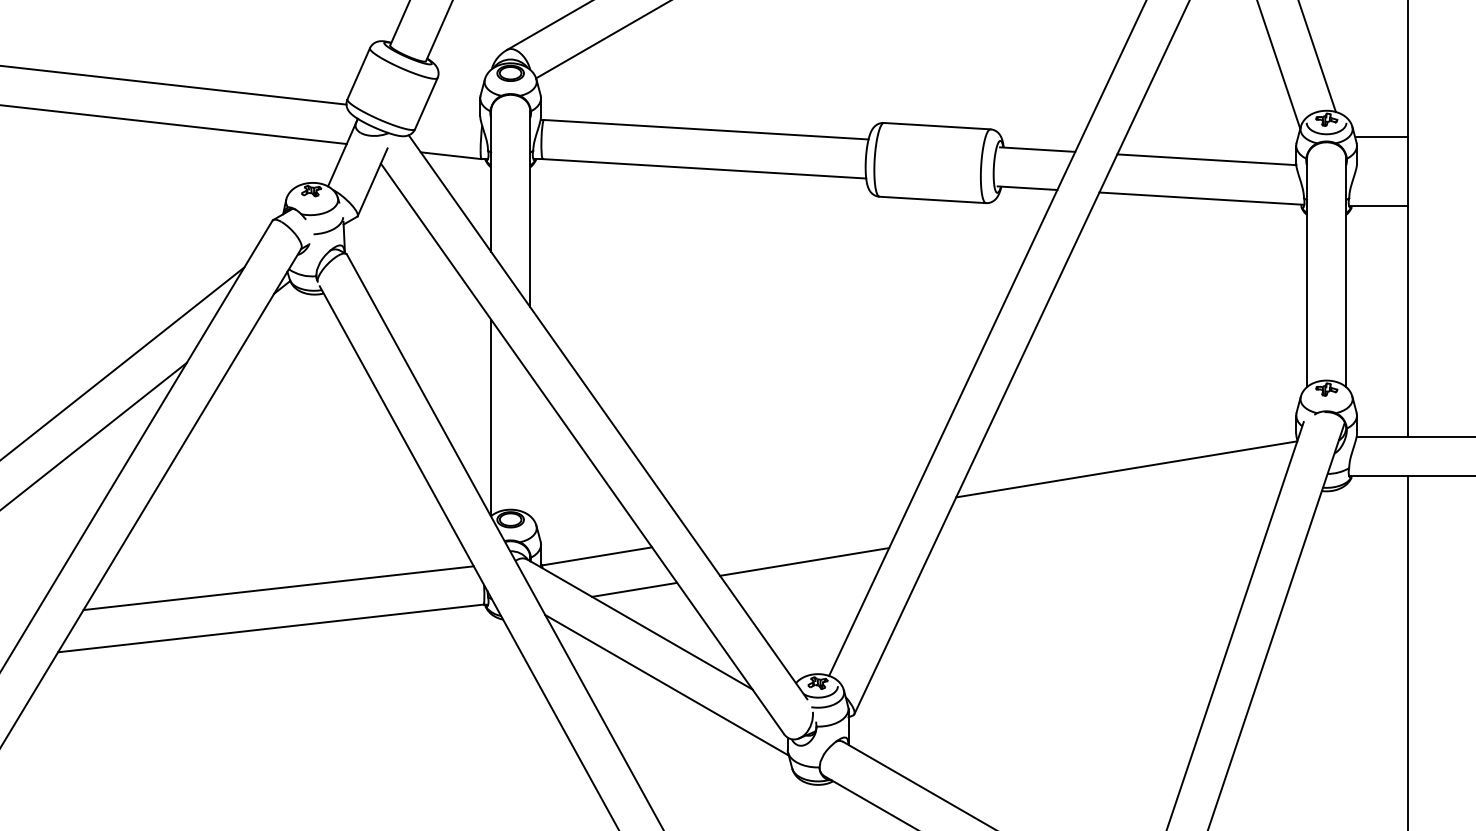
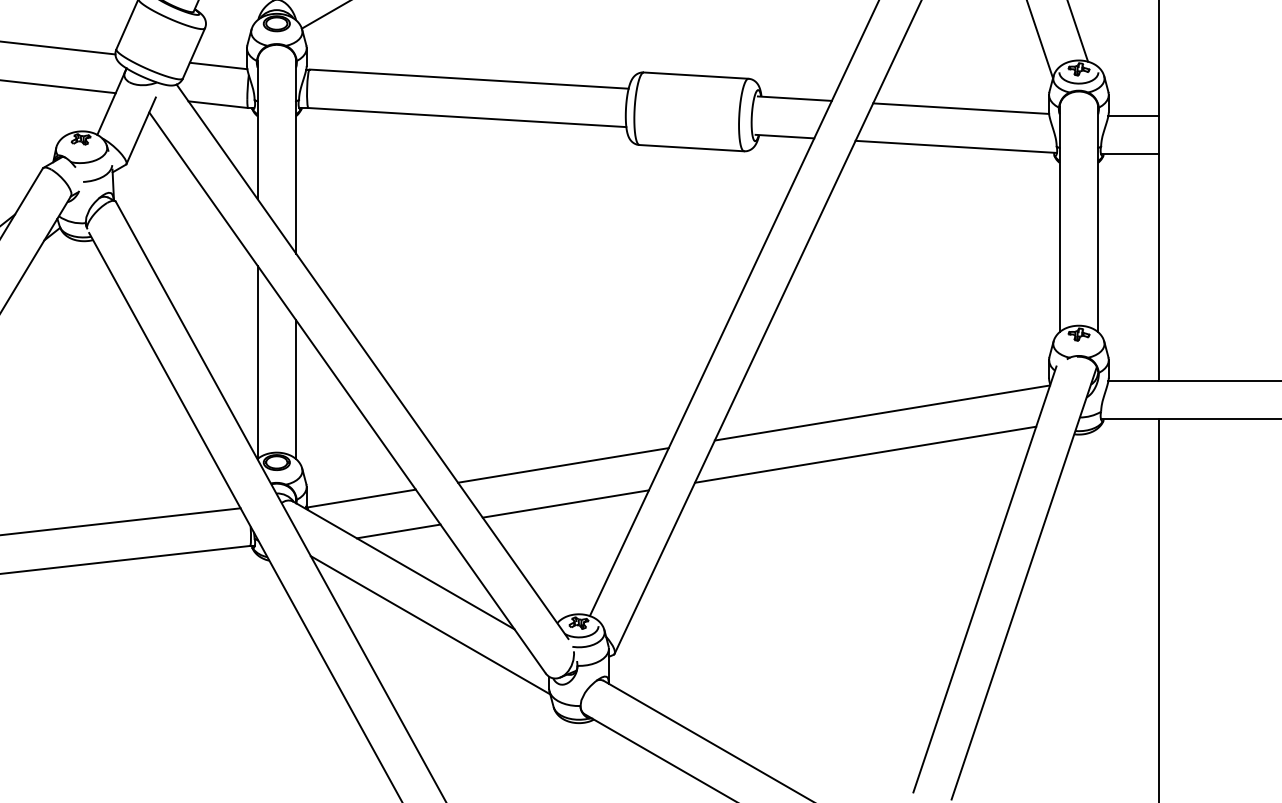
line: (451, 116) -> (218, 66), added
line: (1382, 137) -> (1133, 116), moved
line: (530, 445) -> (296, 389), added
line: (1109, 511) -> (865, 454), added
line: (802, 522) -> (563, 465), added

